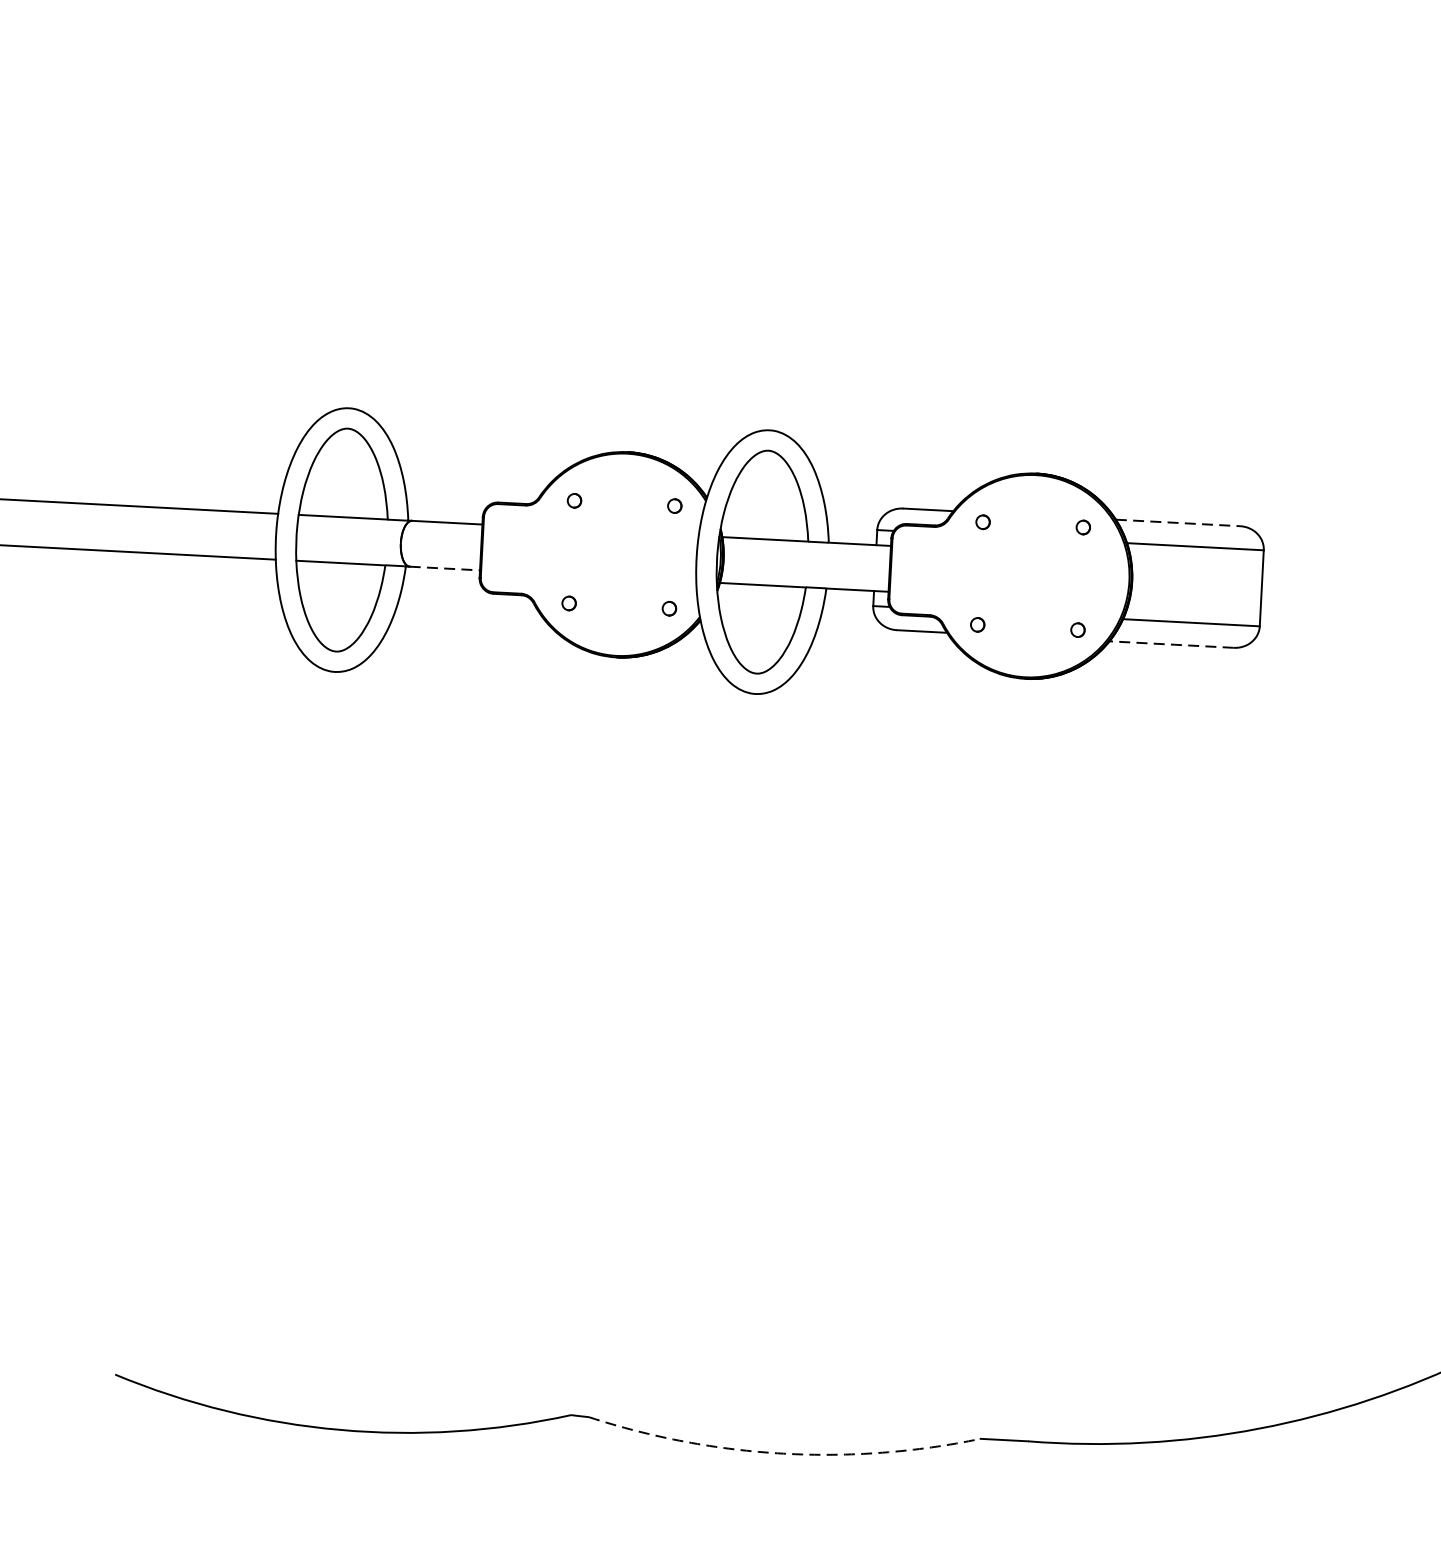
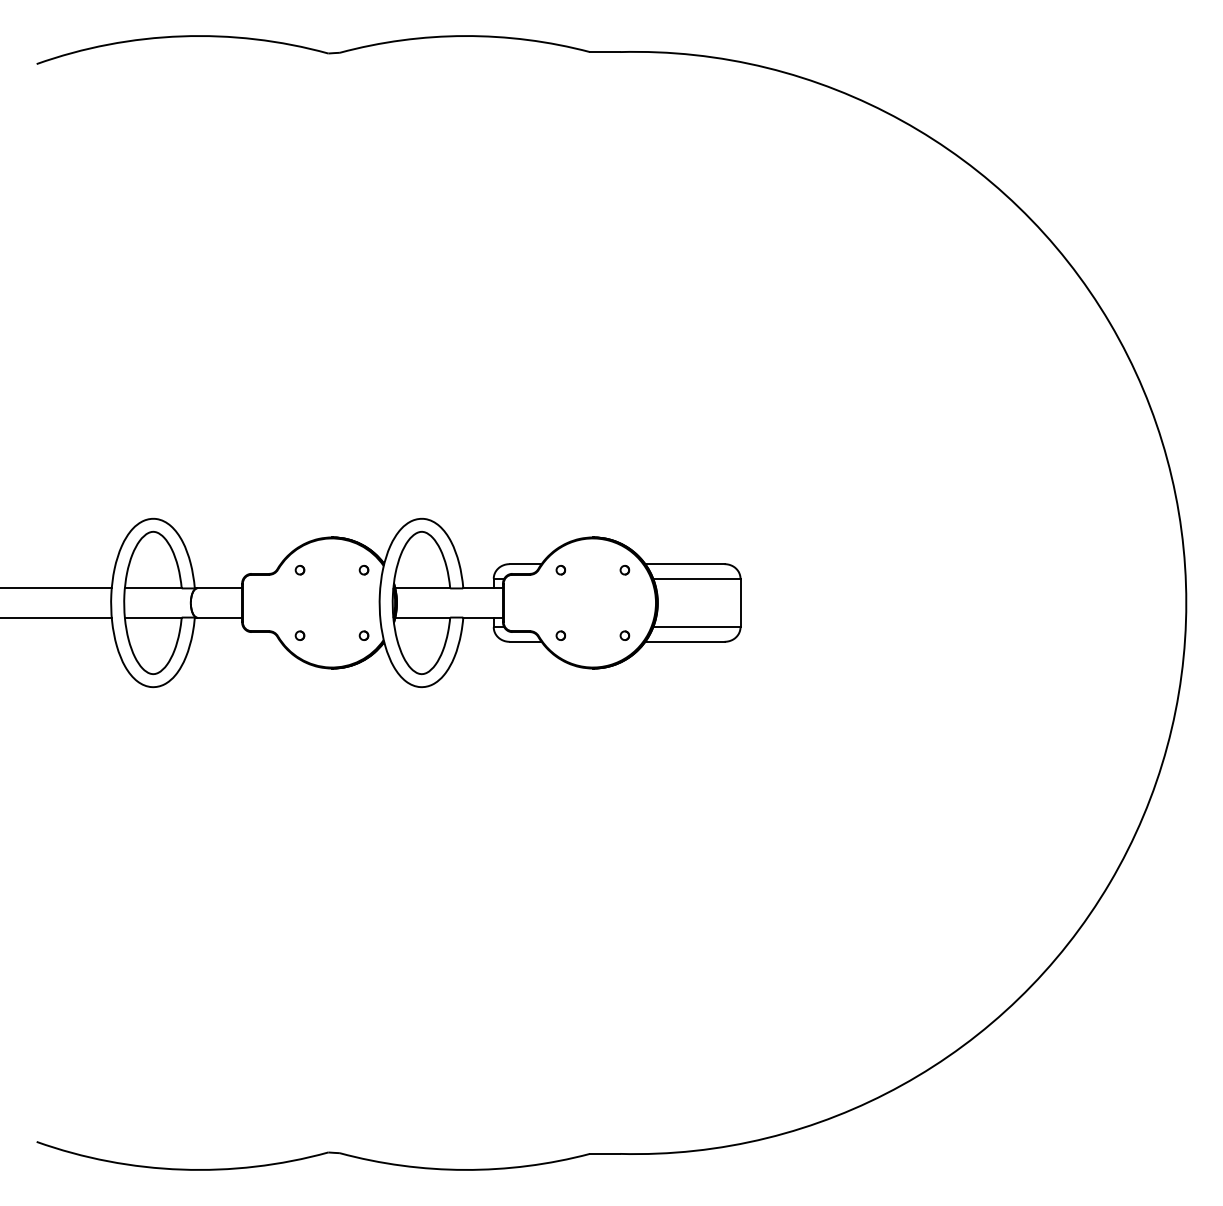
line: (1177, 523) -> (684, 564), dashed -> solid
line: (446, 568) -> (220, 617), dashed -> solid
line: (1170, 644) -> (684, 641), dashed -> solid
arc: (782, 1452) -> (464, 1169), dashed -> solid

